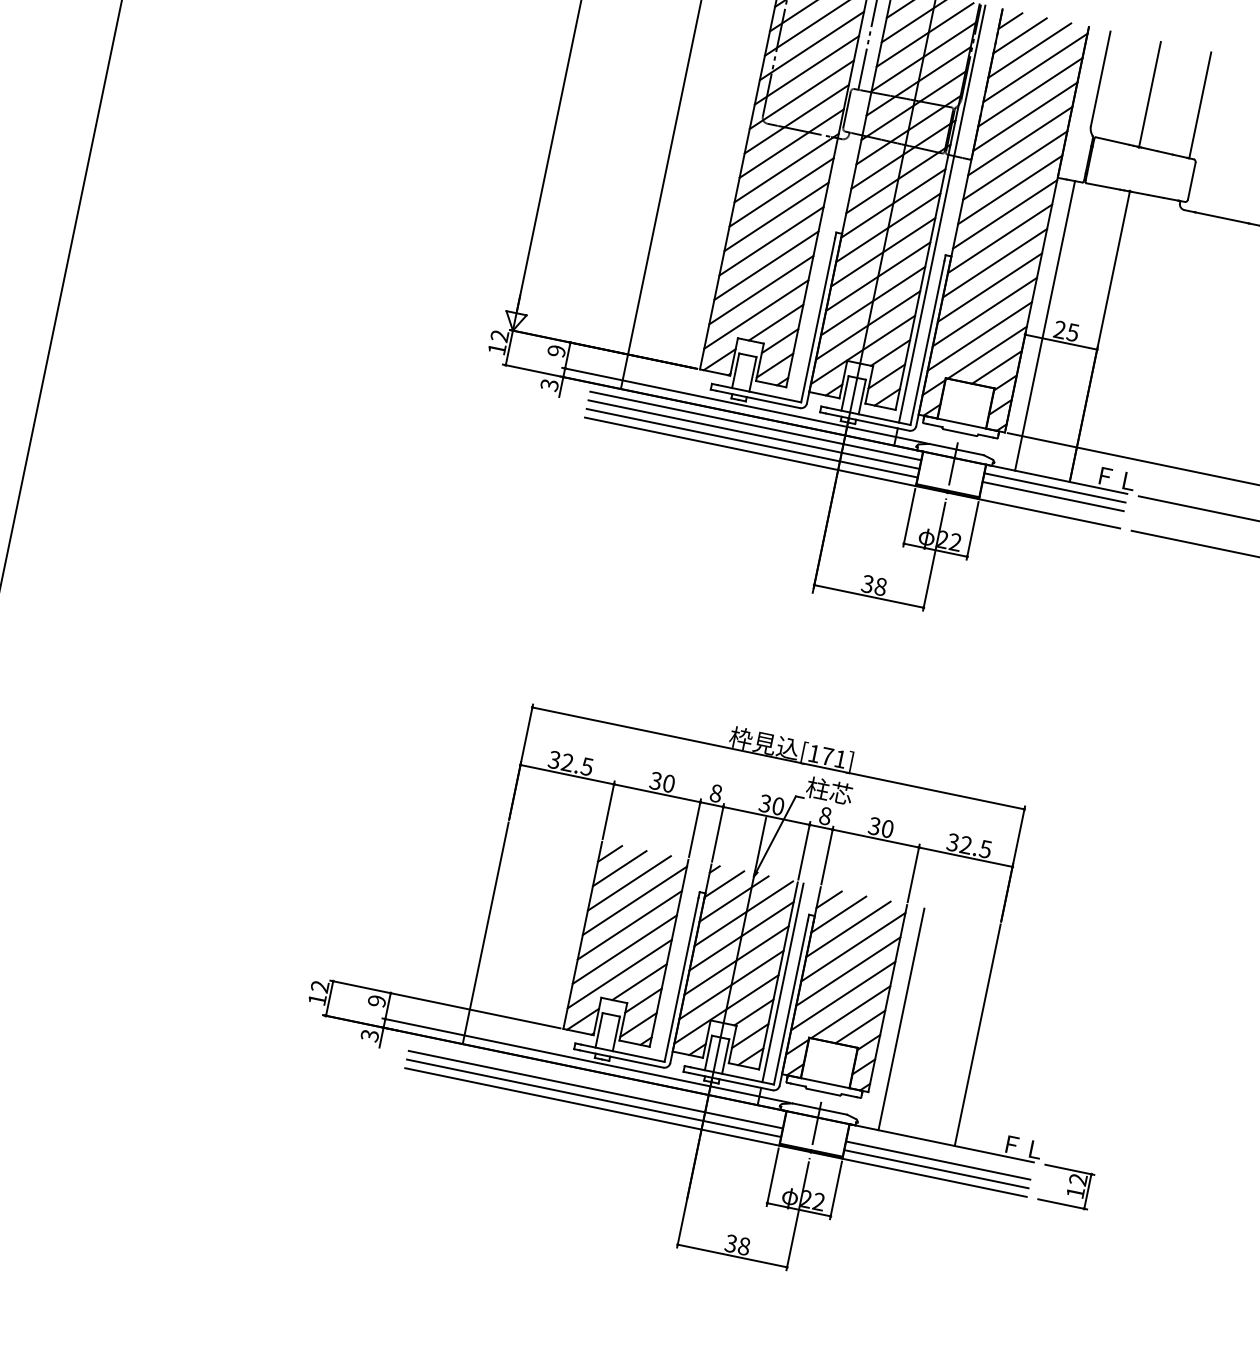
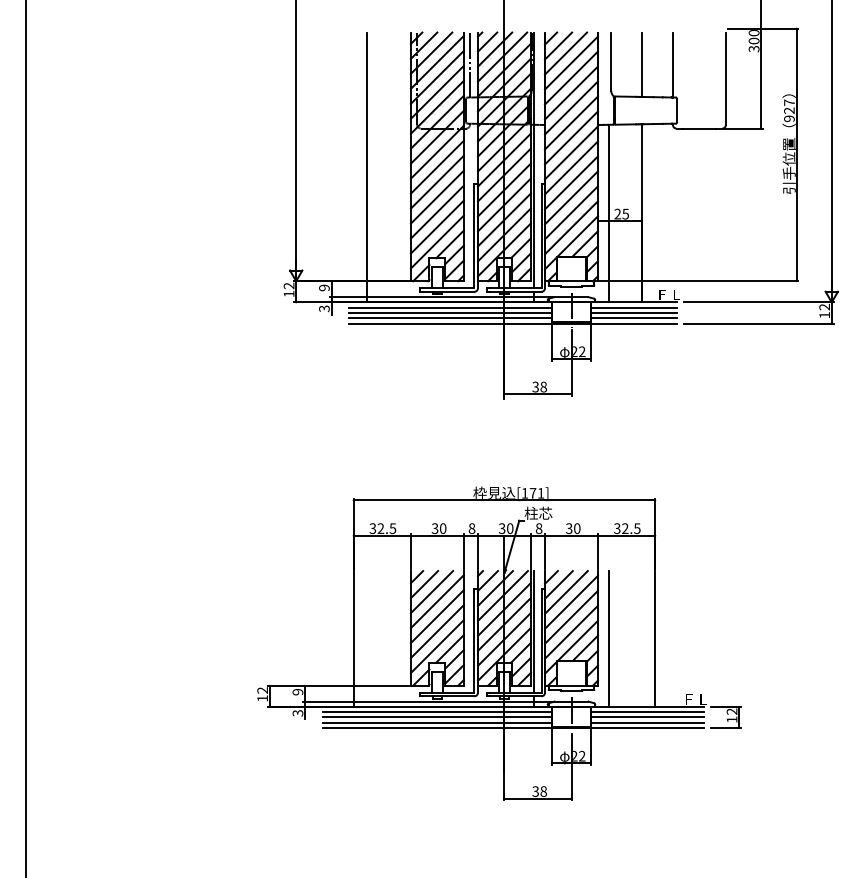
line: (1050, 505) -> (633, 318), added
line: (597, 1081) -> (437, 712), added
line: (938, 1152) -> (646, 712), added

